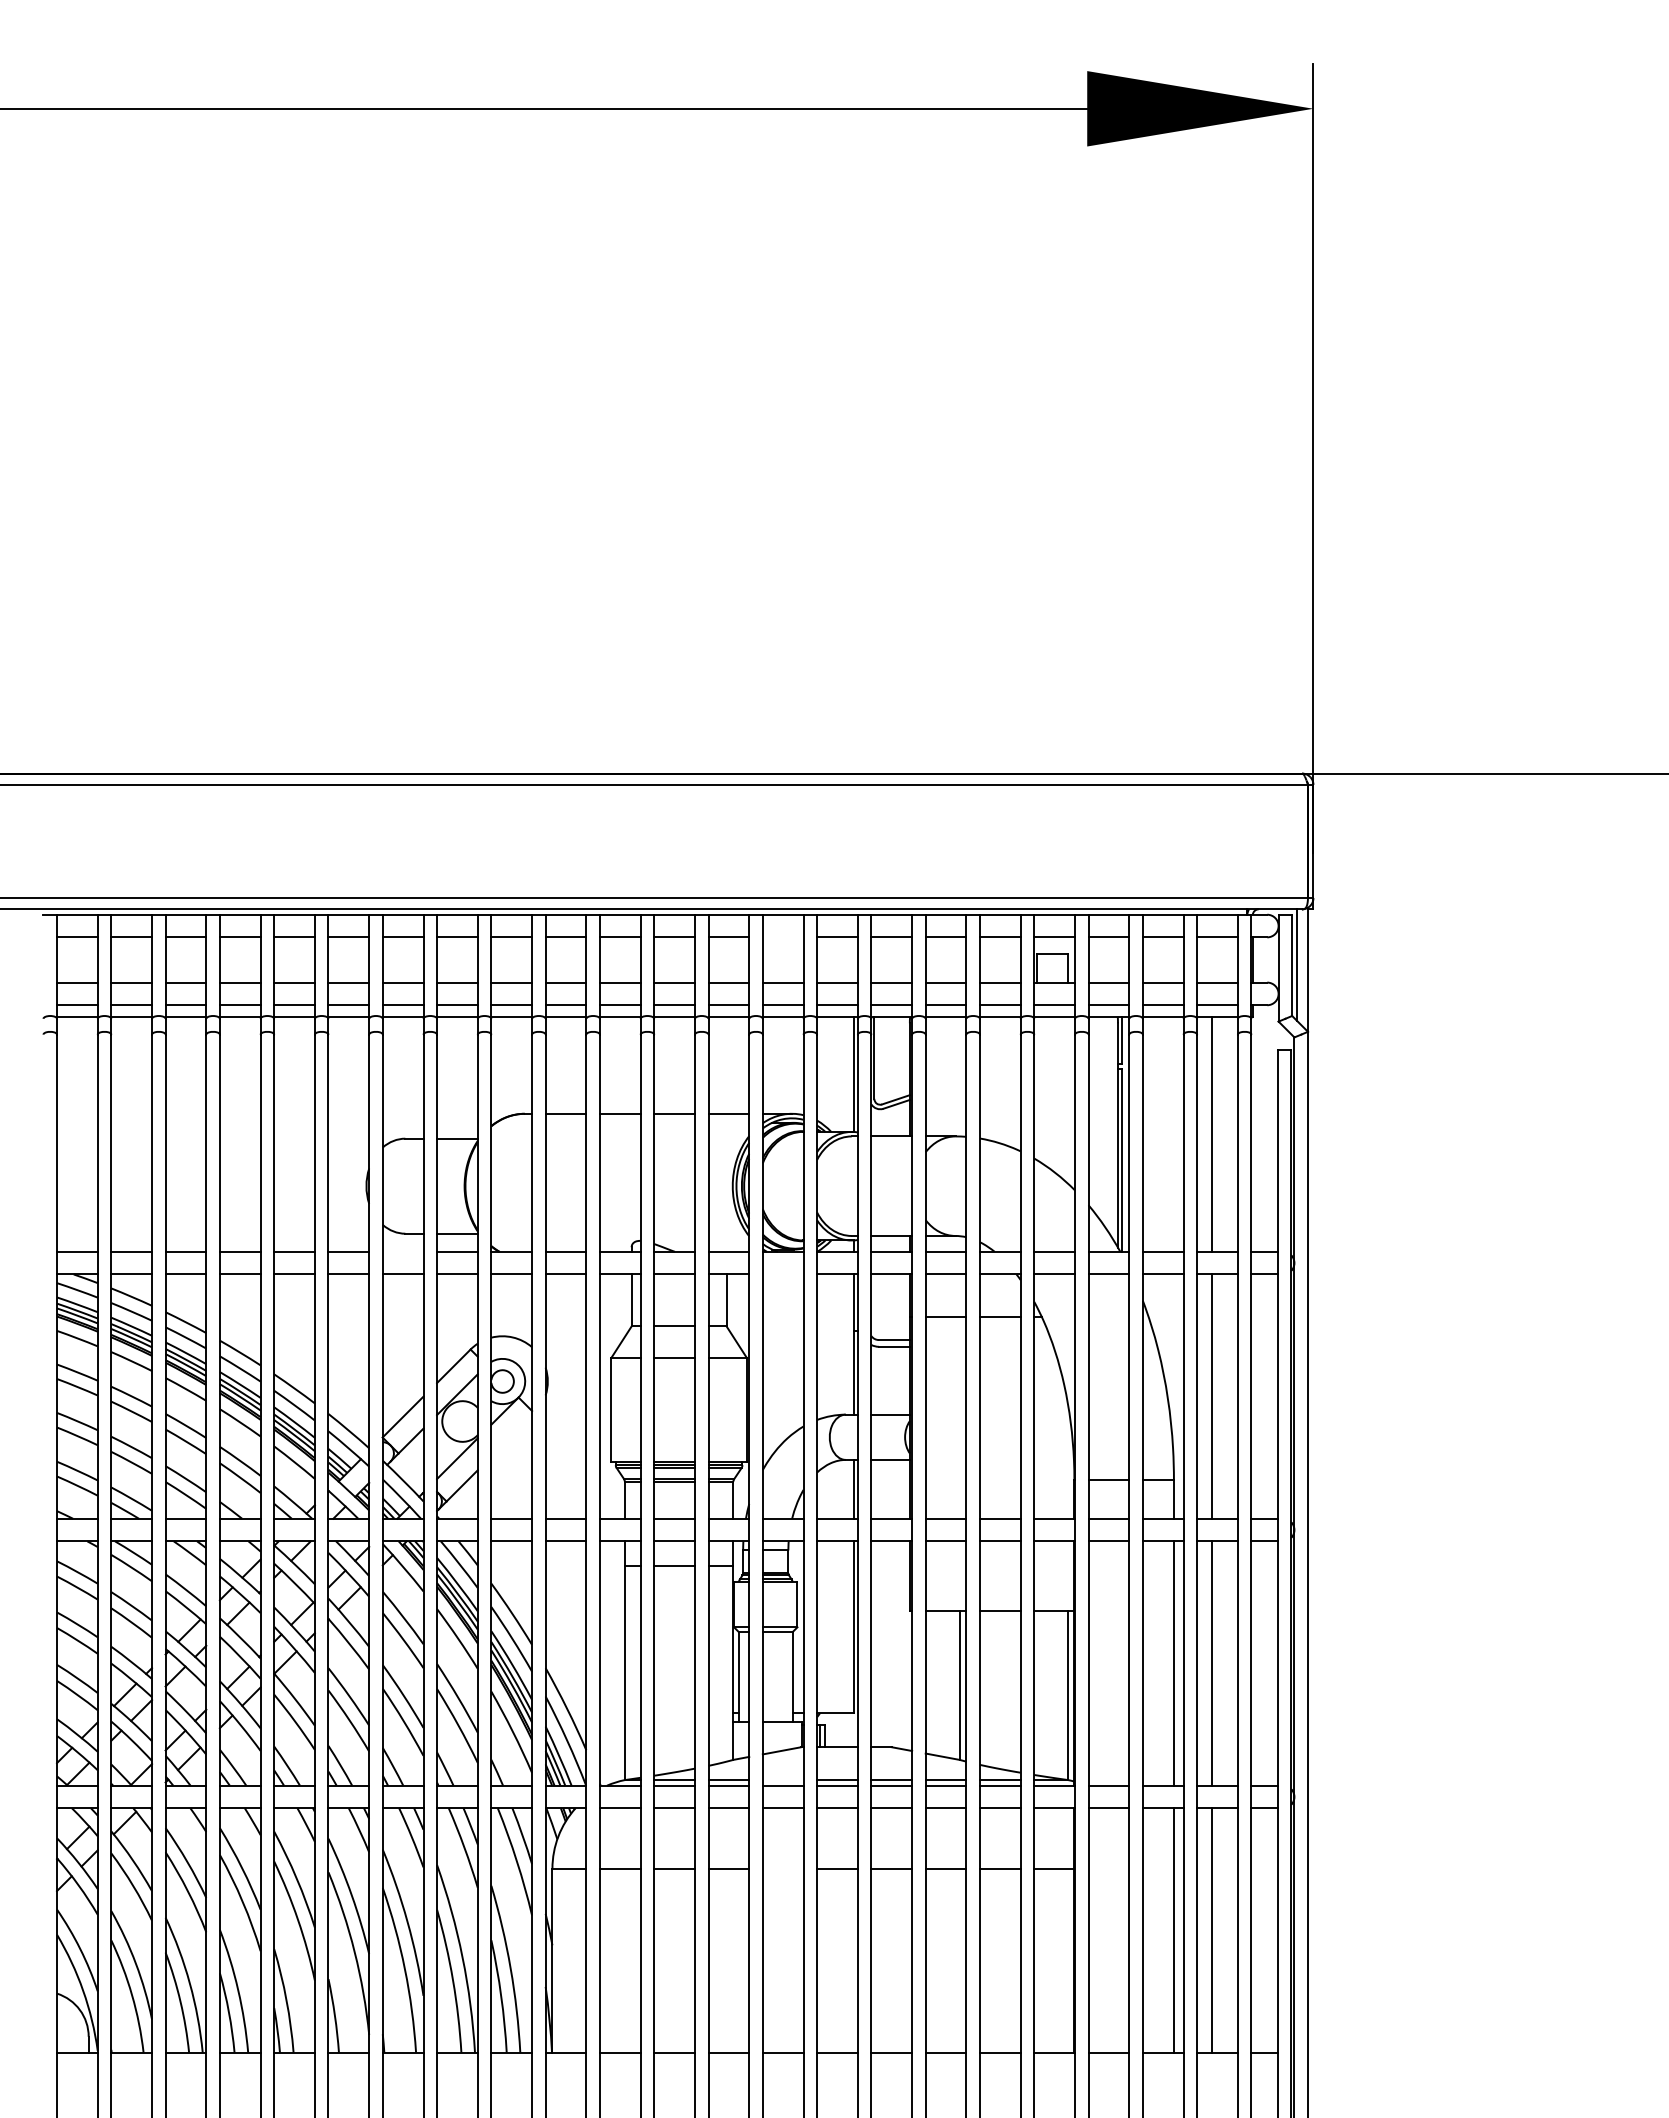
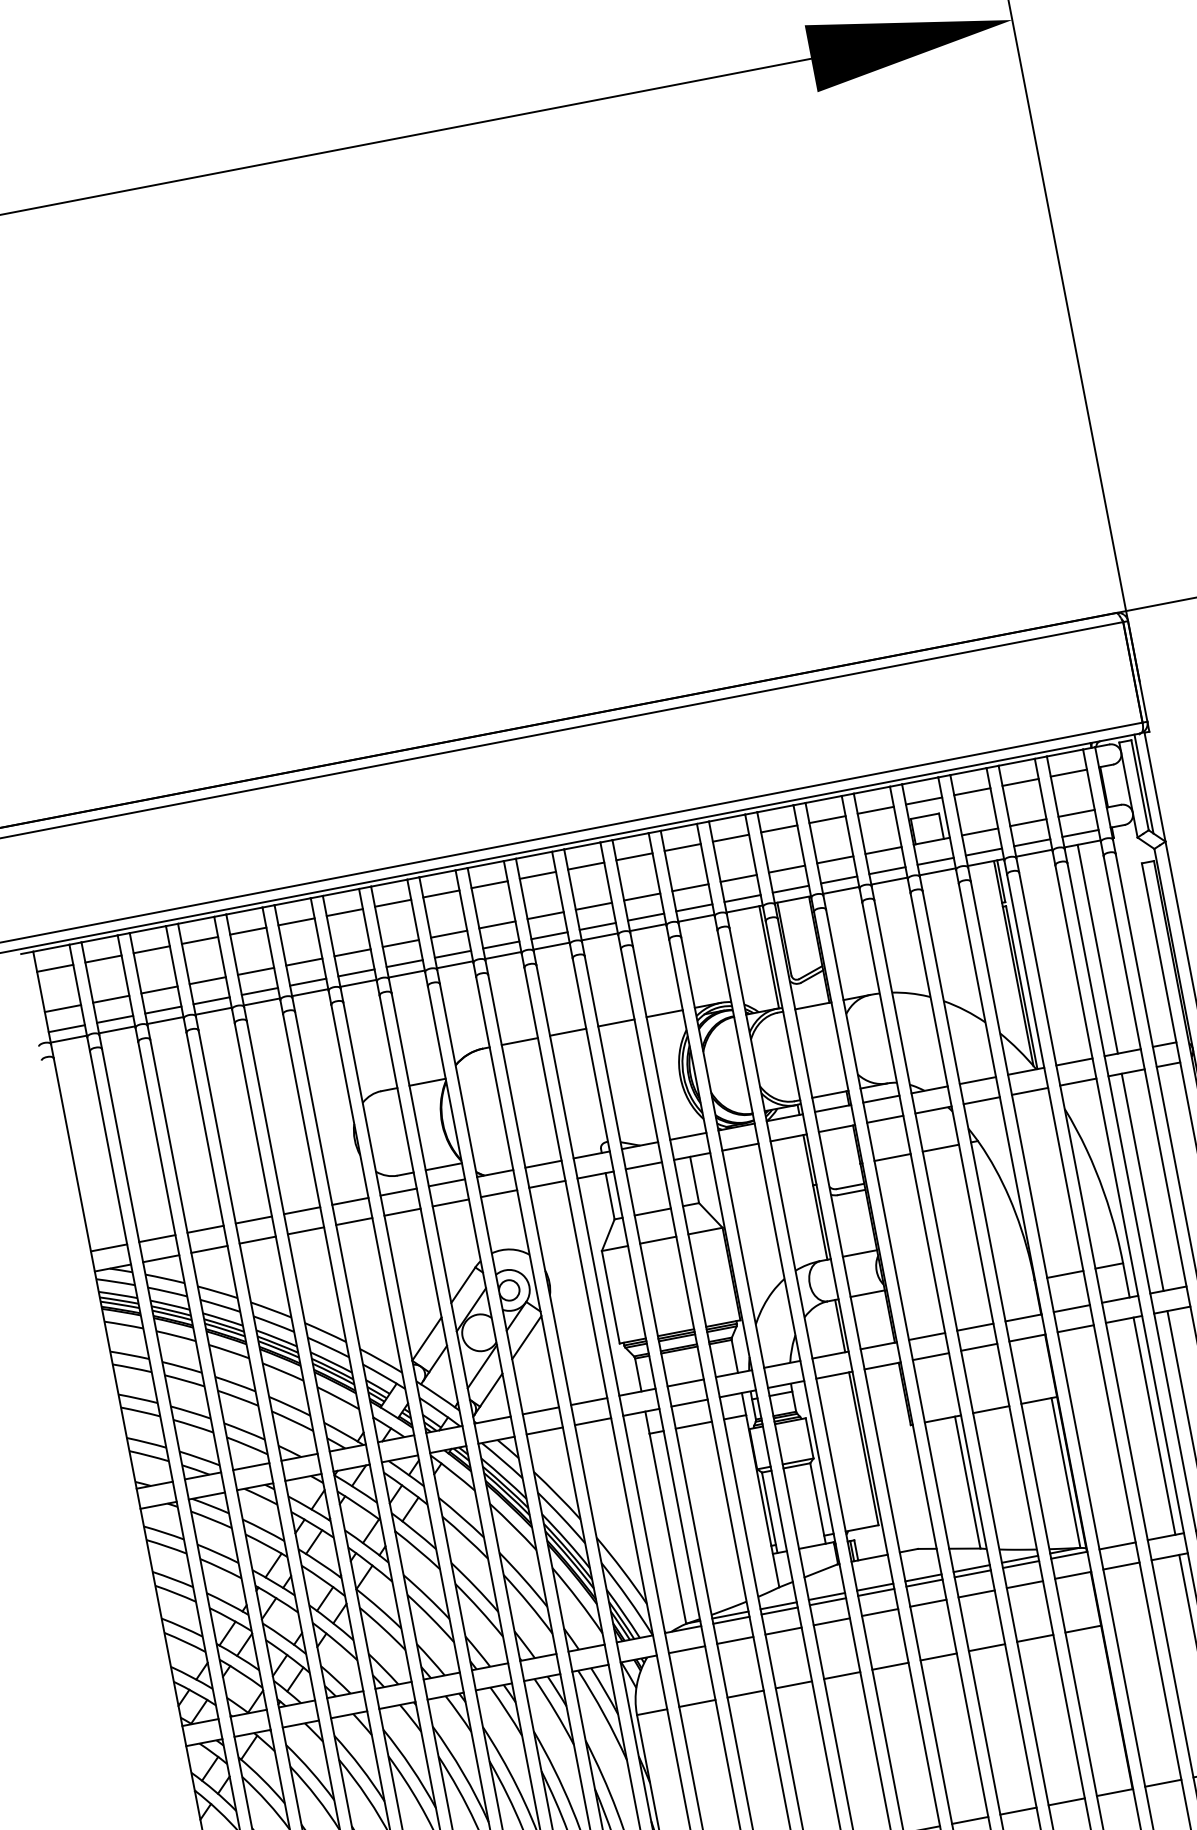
line: (782, 937) -> (682, 847), added
line: (402, 1251) -> (398, 1191), added
line: (782, 1274) -> (739, 1147), added
line: (511, 1436) -> (526, 1337), added
line: (782, 1779) -> (826, 1596), added
line: (782, 1868) -> (841, 1675), added

